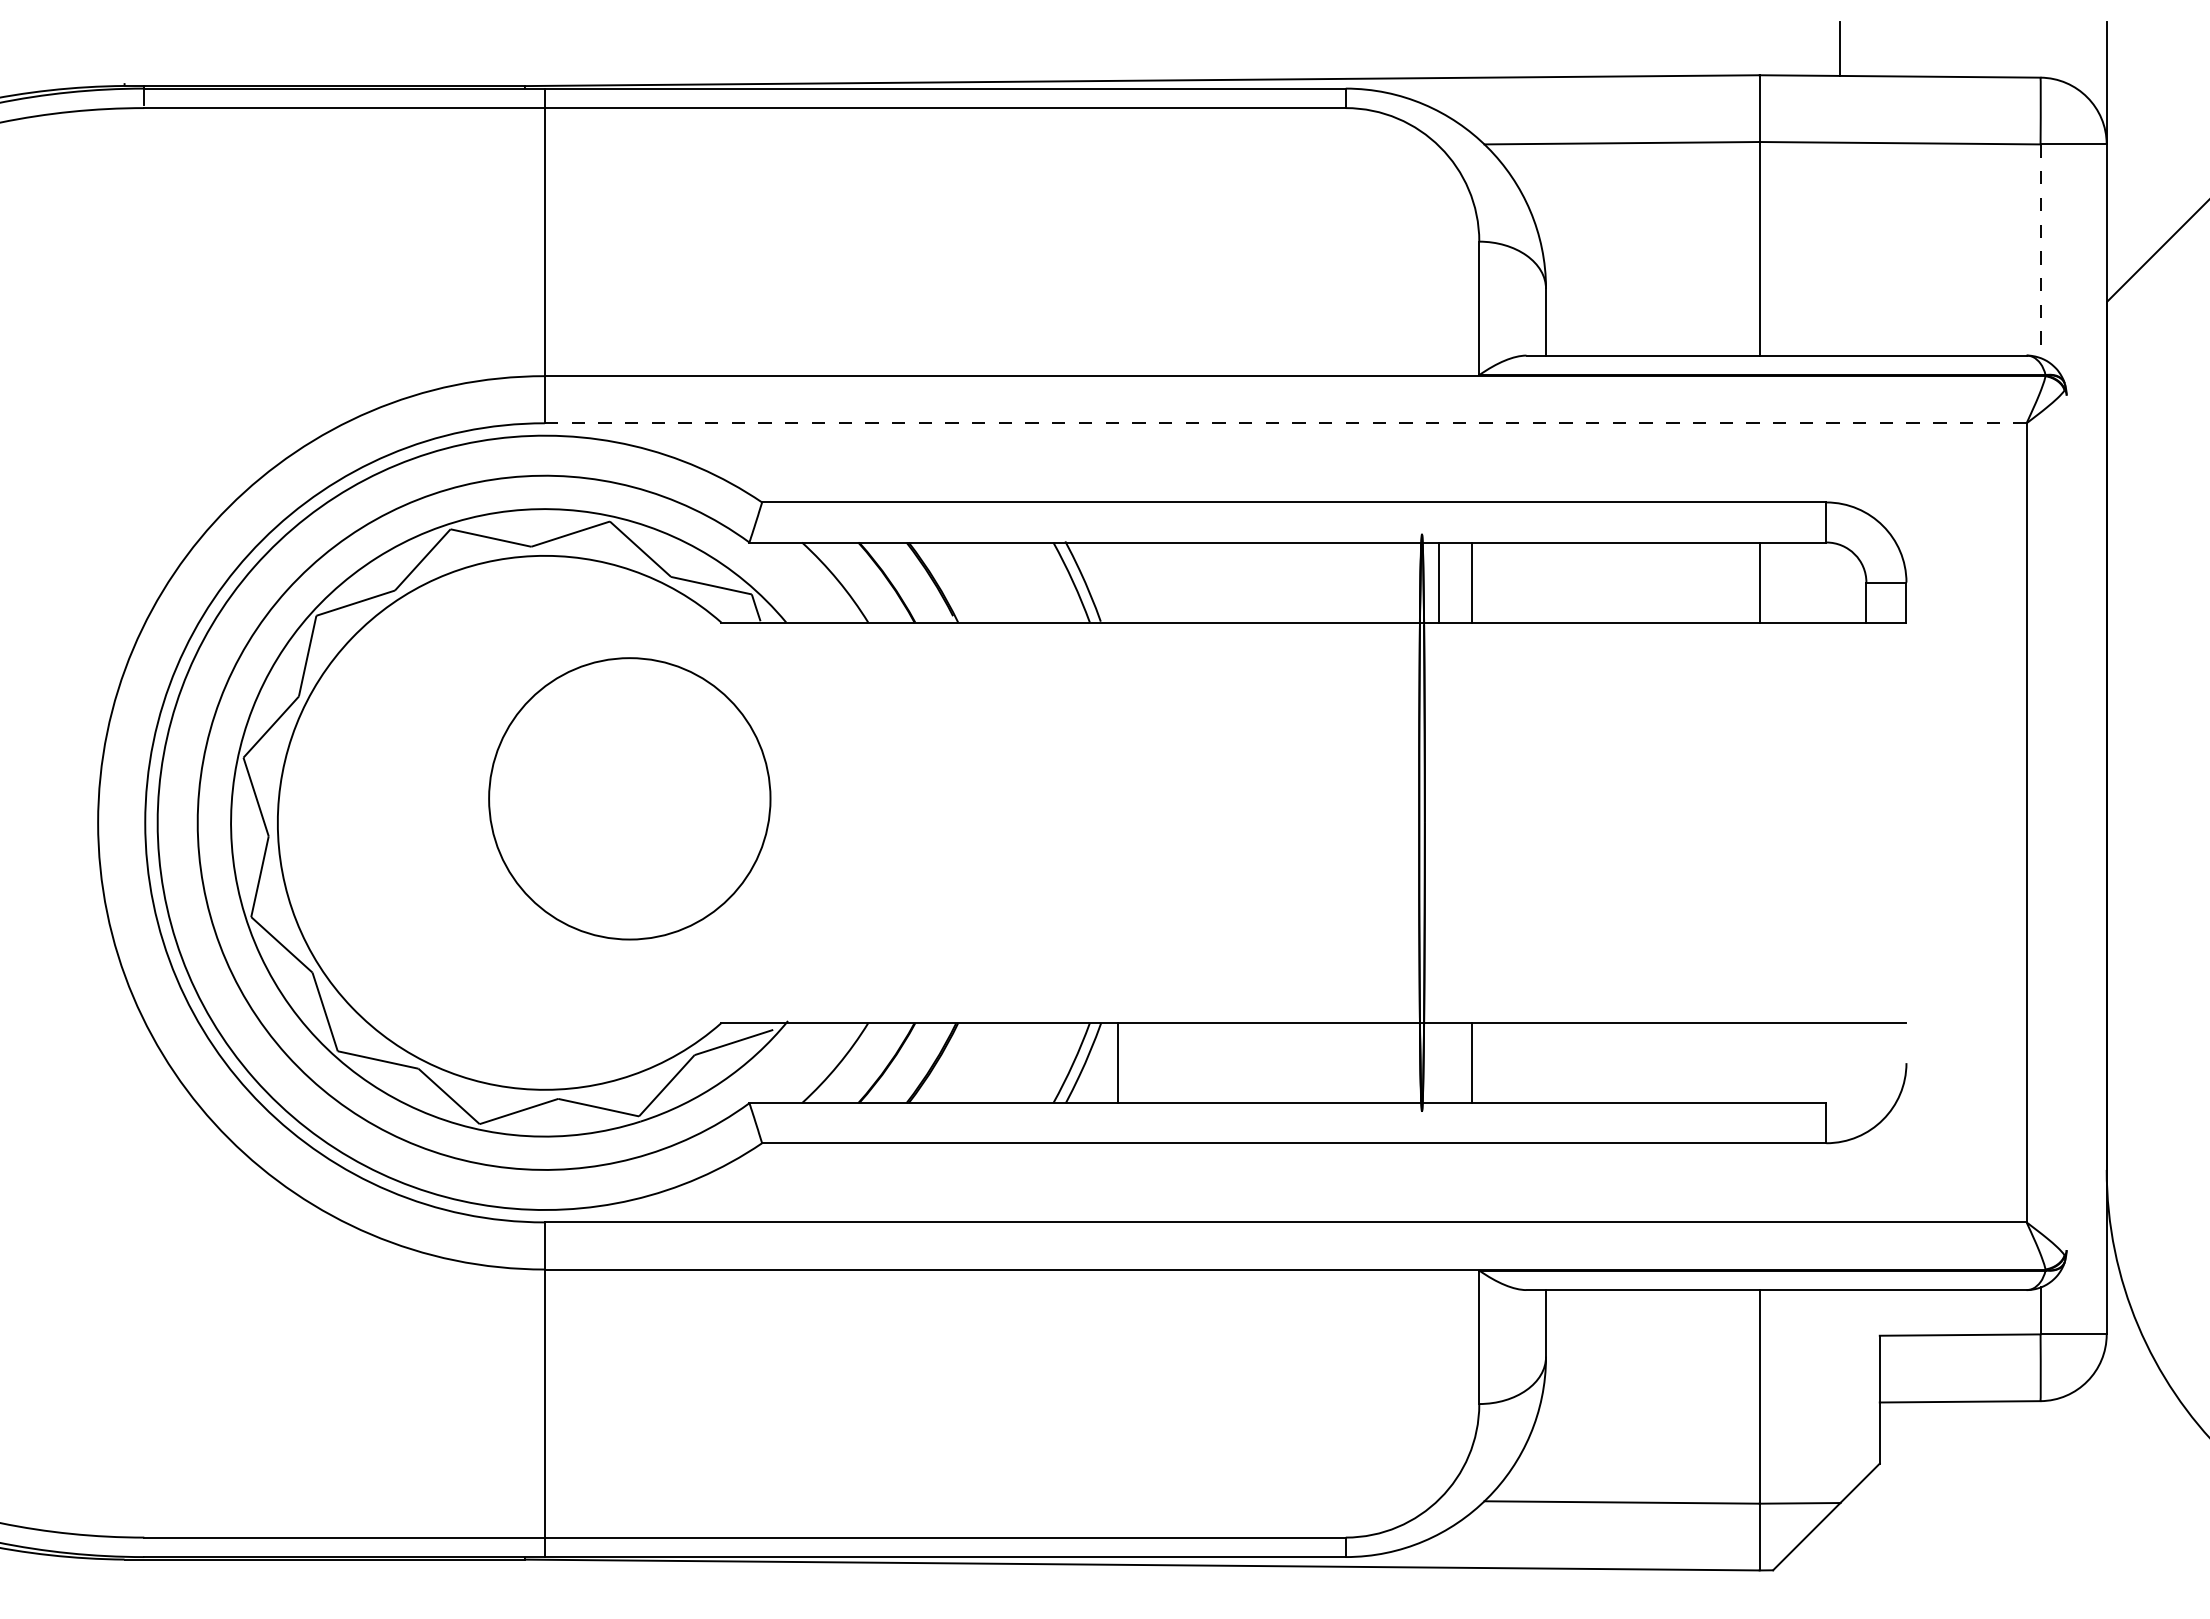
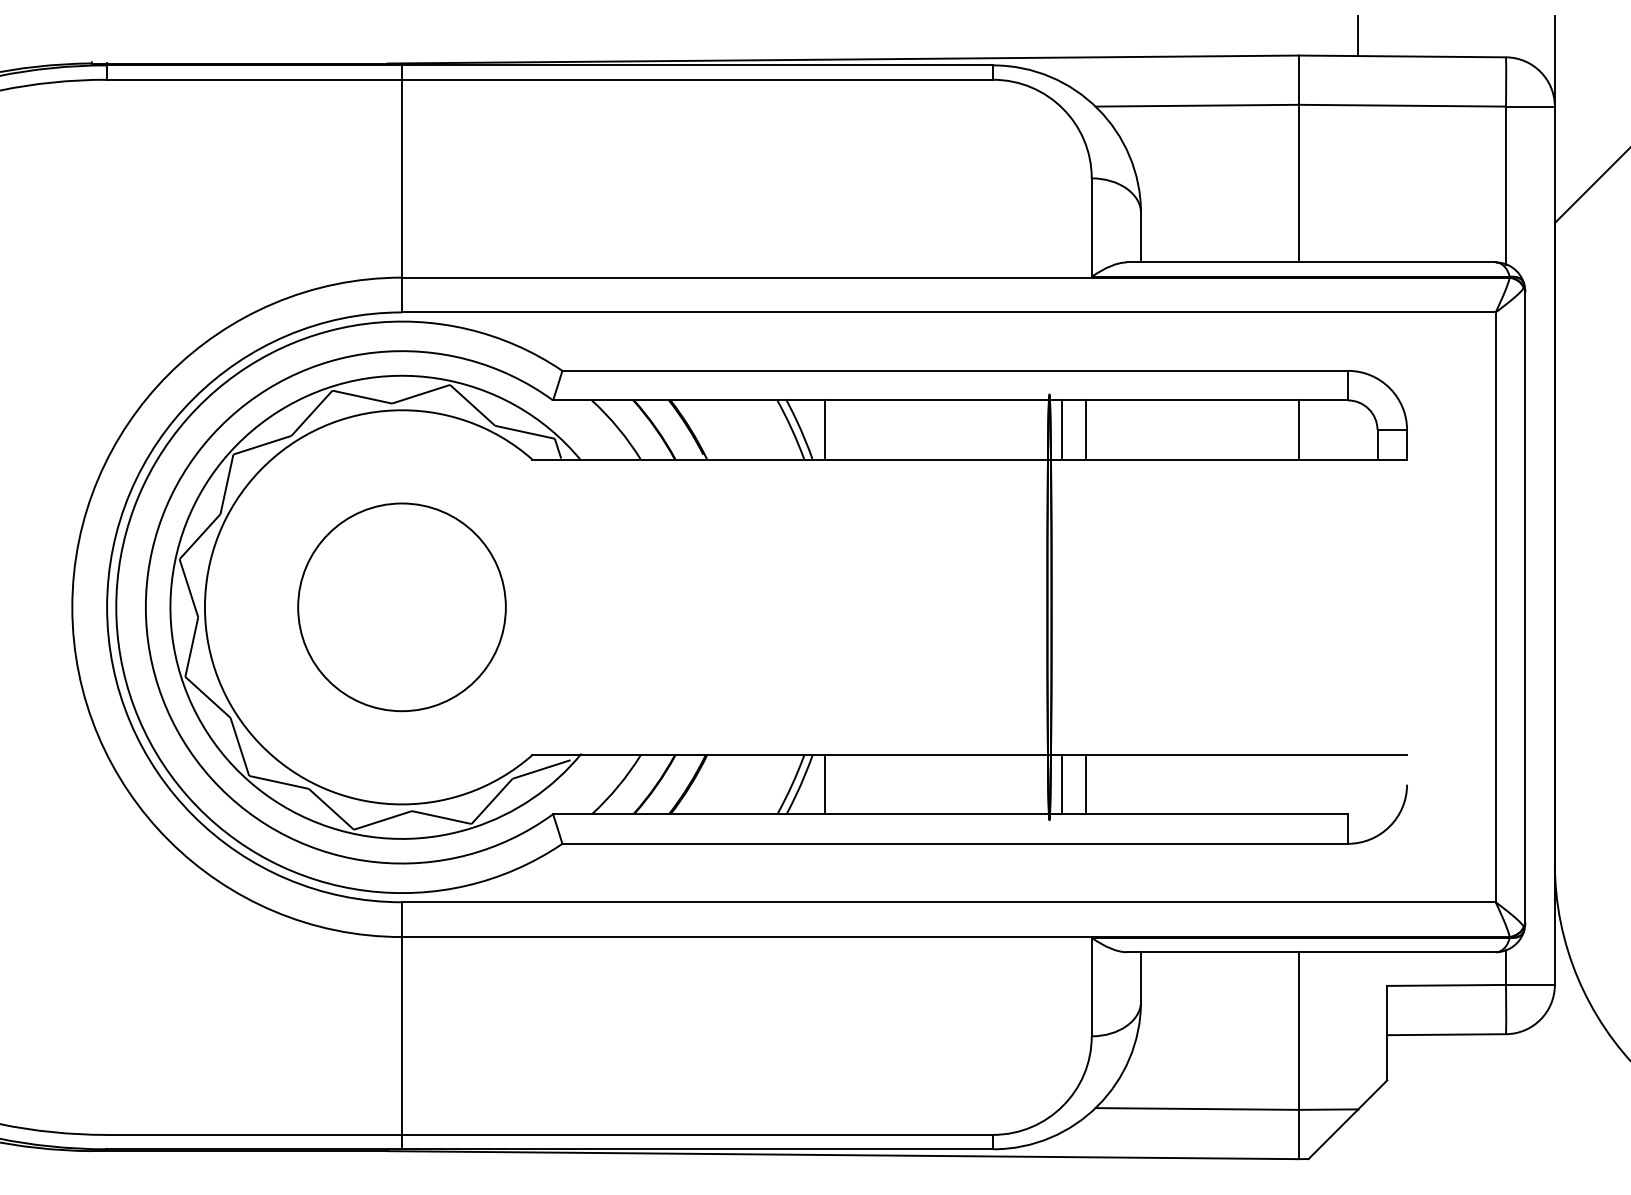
line: (2040, 251) -> (1505, 185), dashed -> solid
line: (1285, 423) -> (948, 312), dashed -> solid
line: (1118, 582) -> (825, 429), added
circle: (629, 798) -> (401, 607), moved
line: (2066, 822) -> (1525, 607), added
line: (1438, 1063) -> (1061, 784), added

